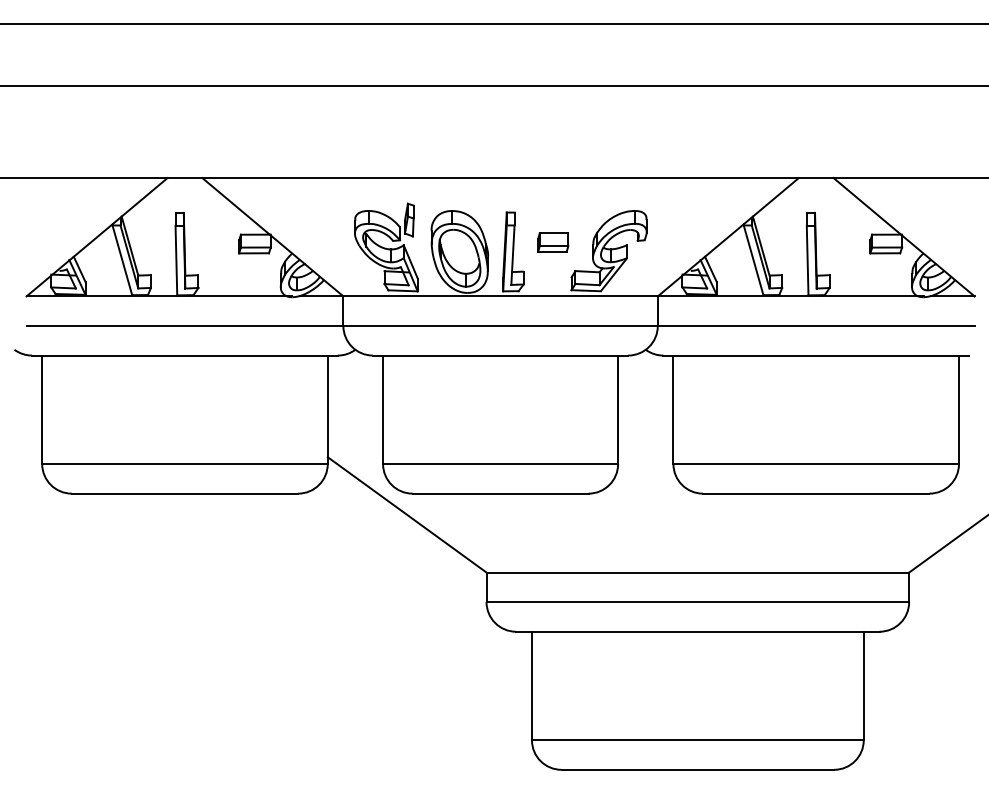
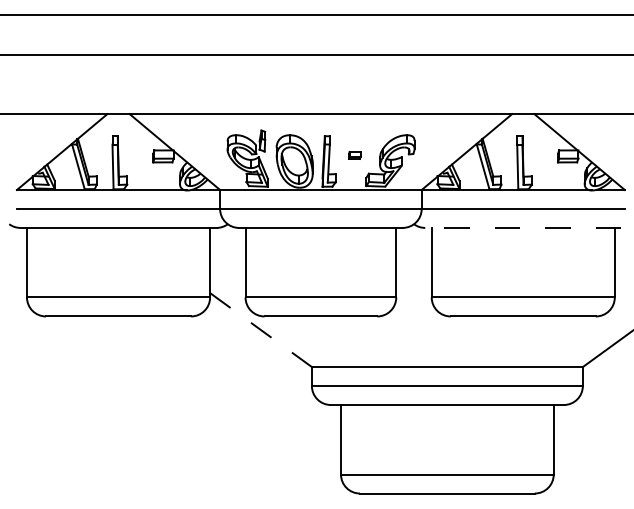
part: (552, 242) -> (354, 155), size x0.6
line: (815, 354) -> (522, 227), solid -> dashed
line: (407, 515) -> (261, 330), solid -> dashed

